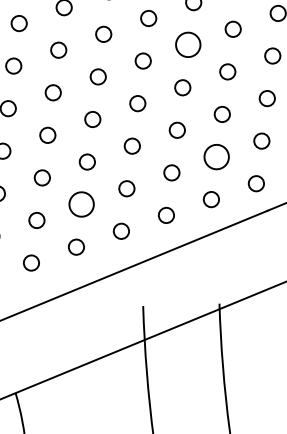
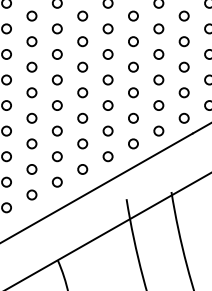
circle: (188, 44) -> (133, 41), size x0.62
circle: (216, 156) -> (158, 105), size x0.62
circle: (81, 203) -> (82, 143), size x0.62

